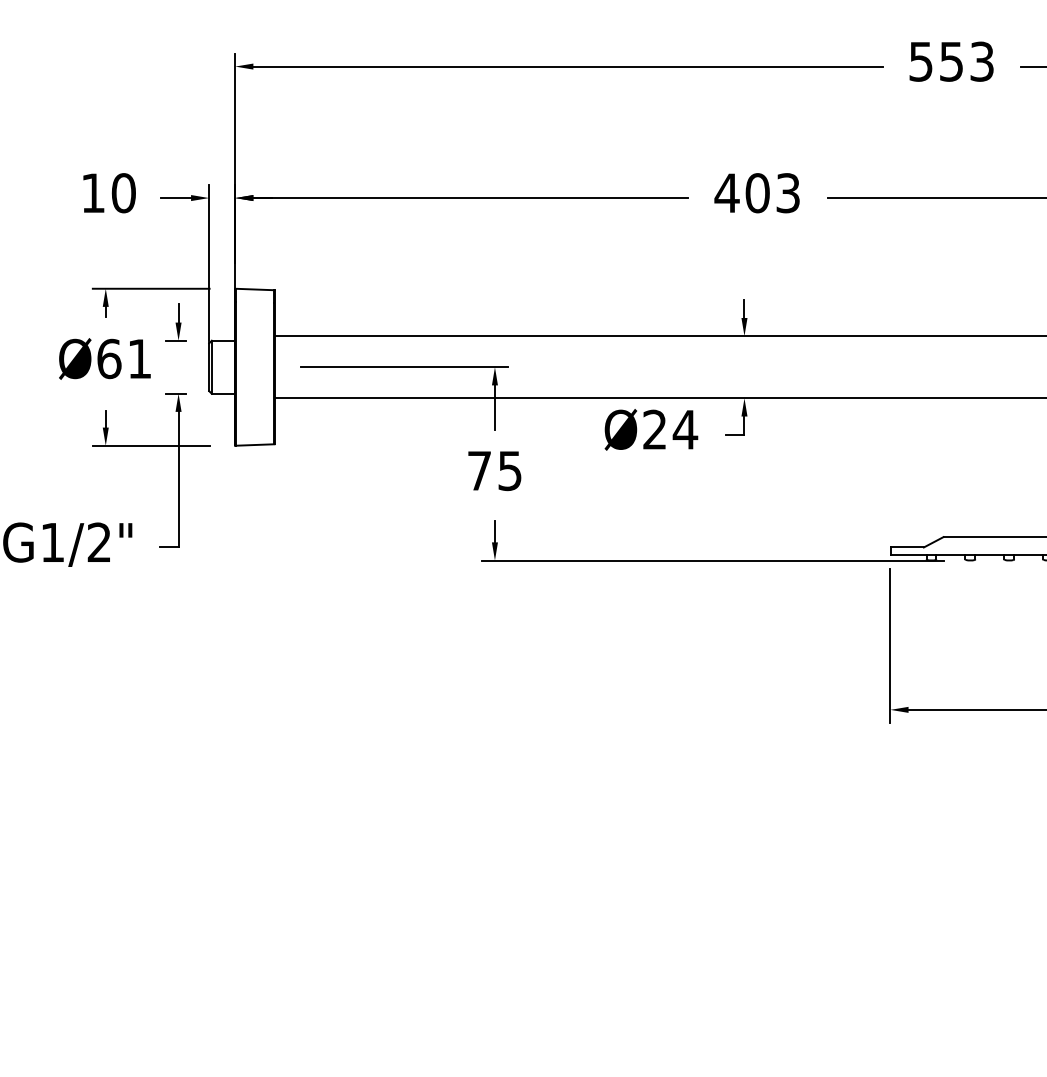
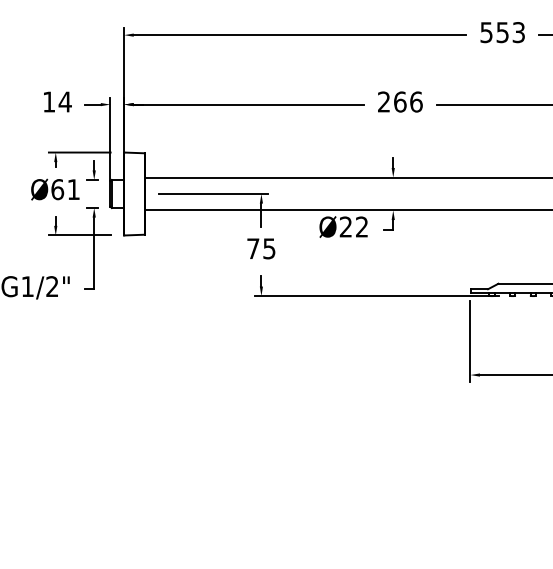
text: (122, 192) -> (64, 101), 10 -> 14
text: (756, 192) -> (399, 101), 403 -> 266
text: (684, 428) -> (361, 226), Ø24 -> Ø22

